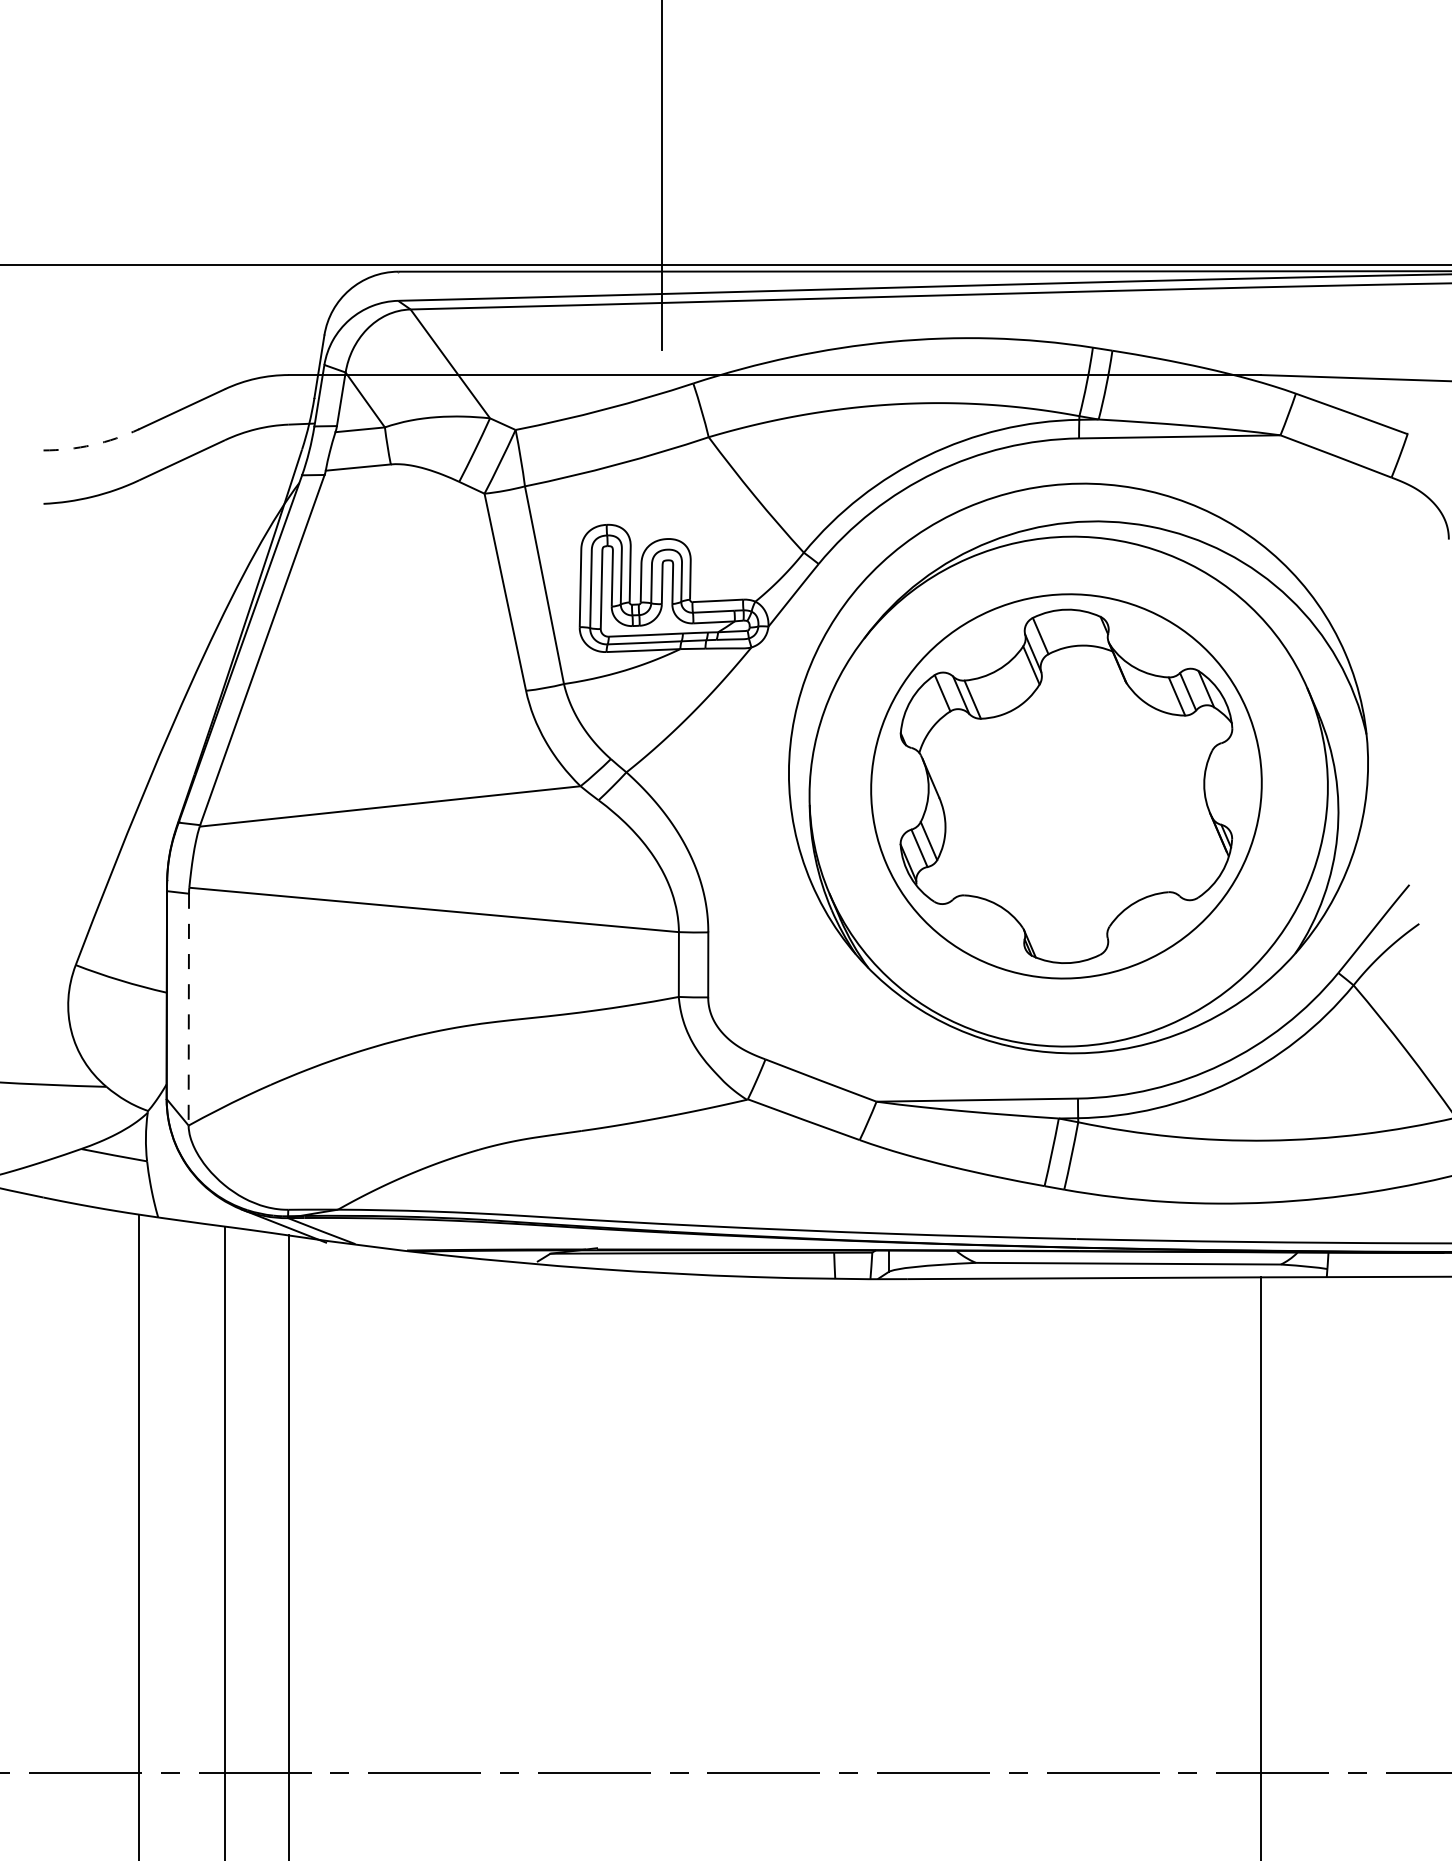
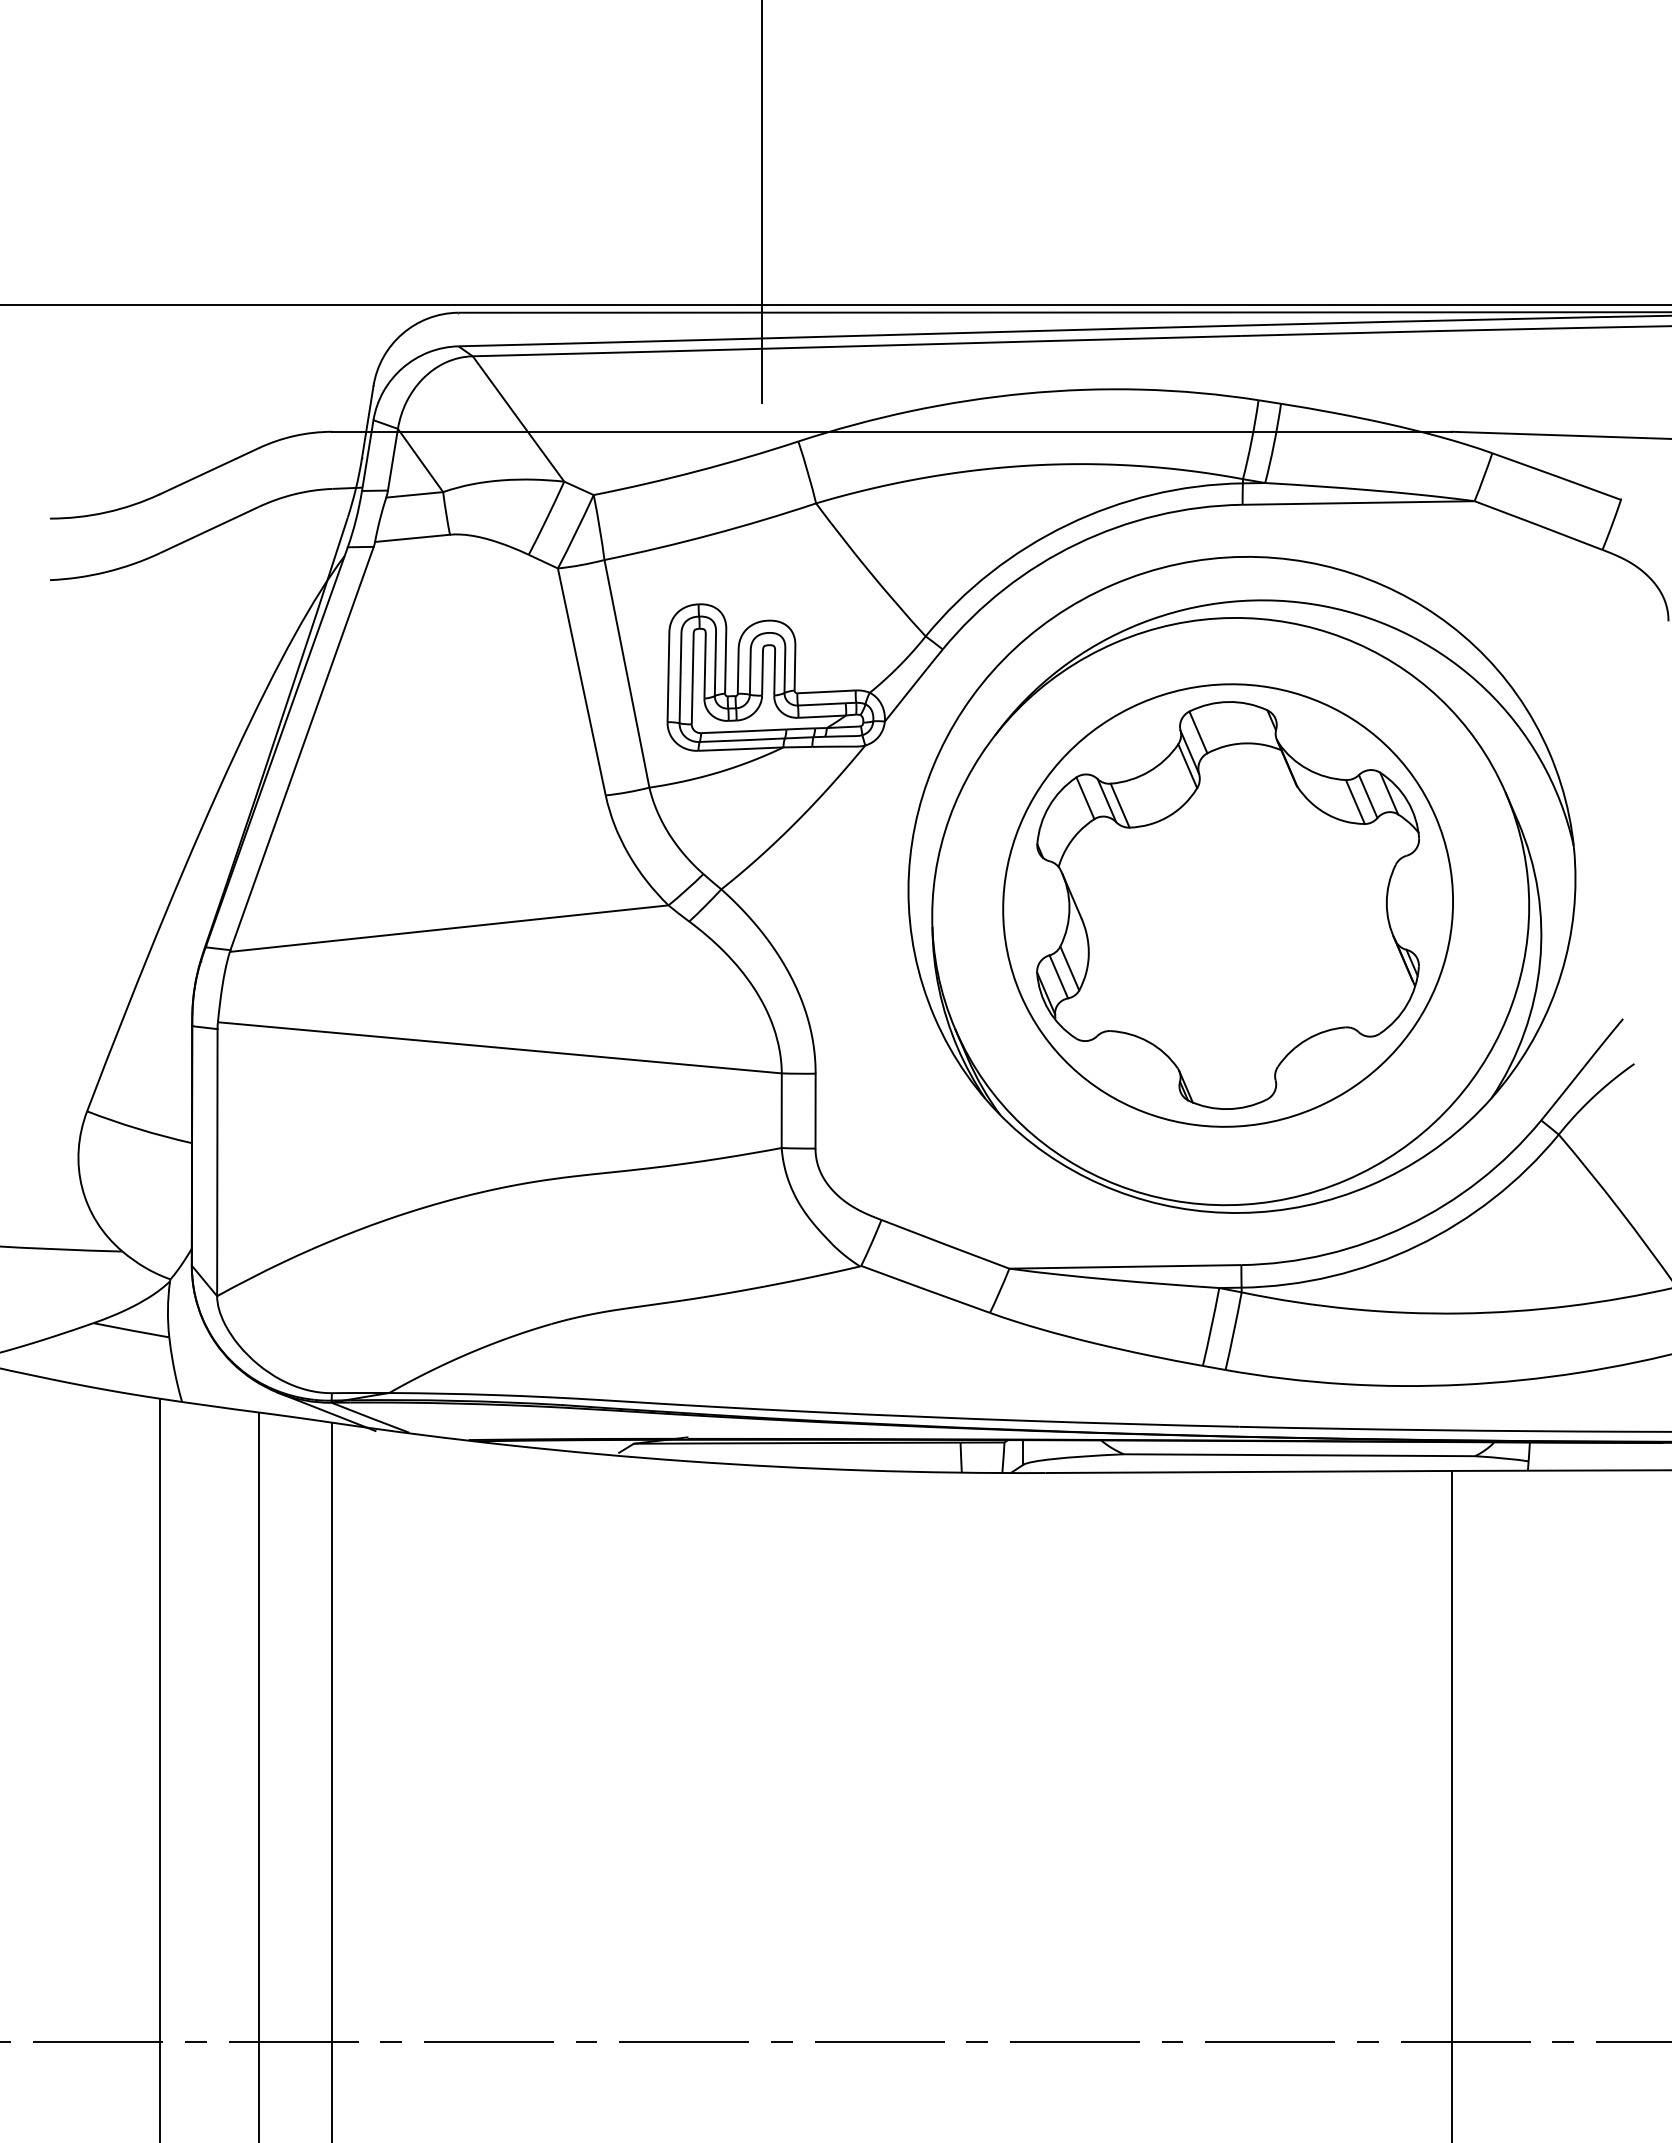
arc: (92, 445) -> (106, 512), dashed -> solid
line: (188, 1009) -> (217, 1162), dashed -> solid

